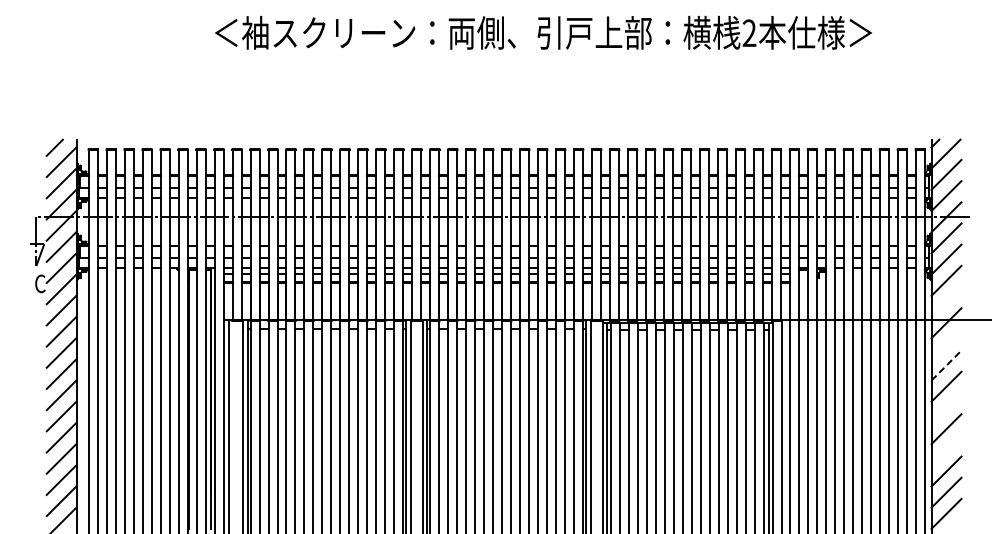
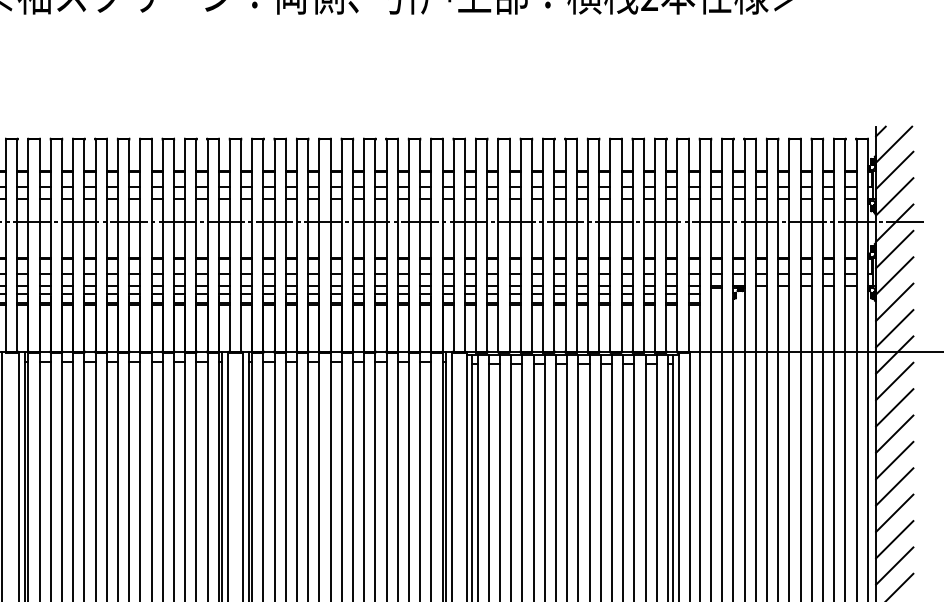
line: (946, 302) -> (894, 329), added
line: (946, 344) -> (894, 381), added
line: (946, 365) -> (894, 407), dashed -> solid
line: (946, 407) -> (894, 459), added
line: (946, 450) -> (894, 513), added

